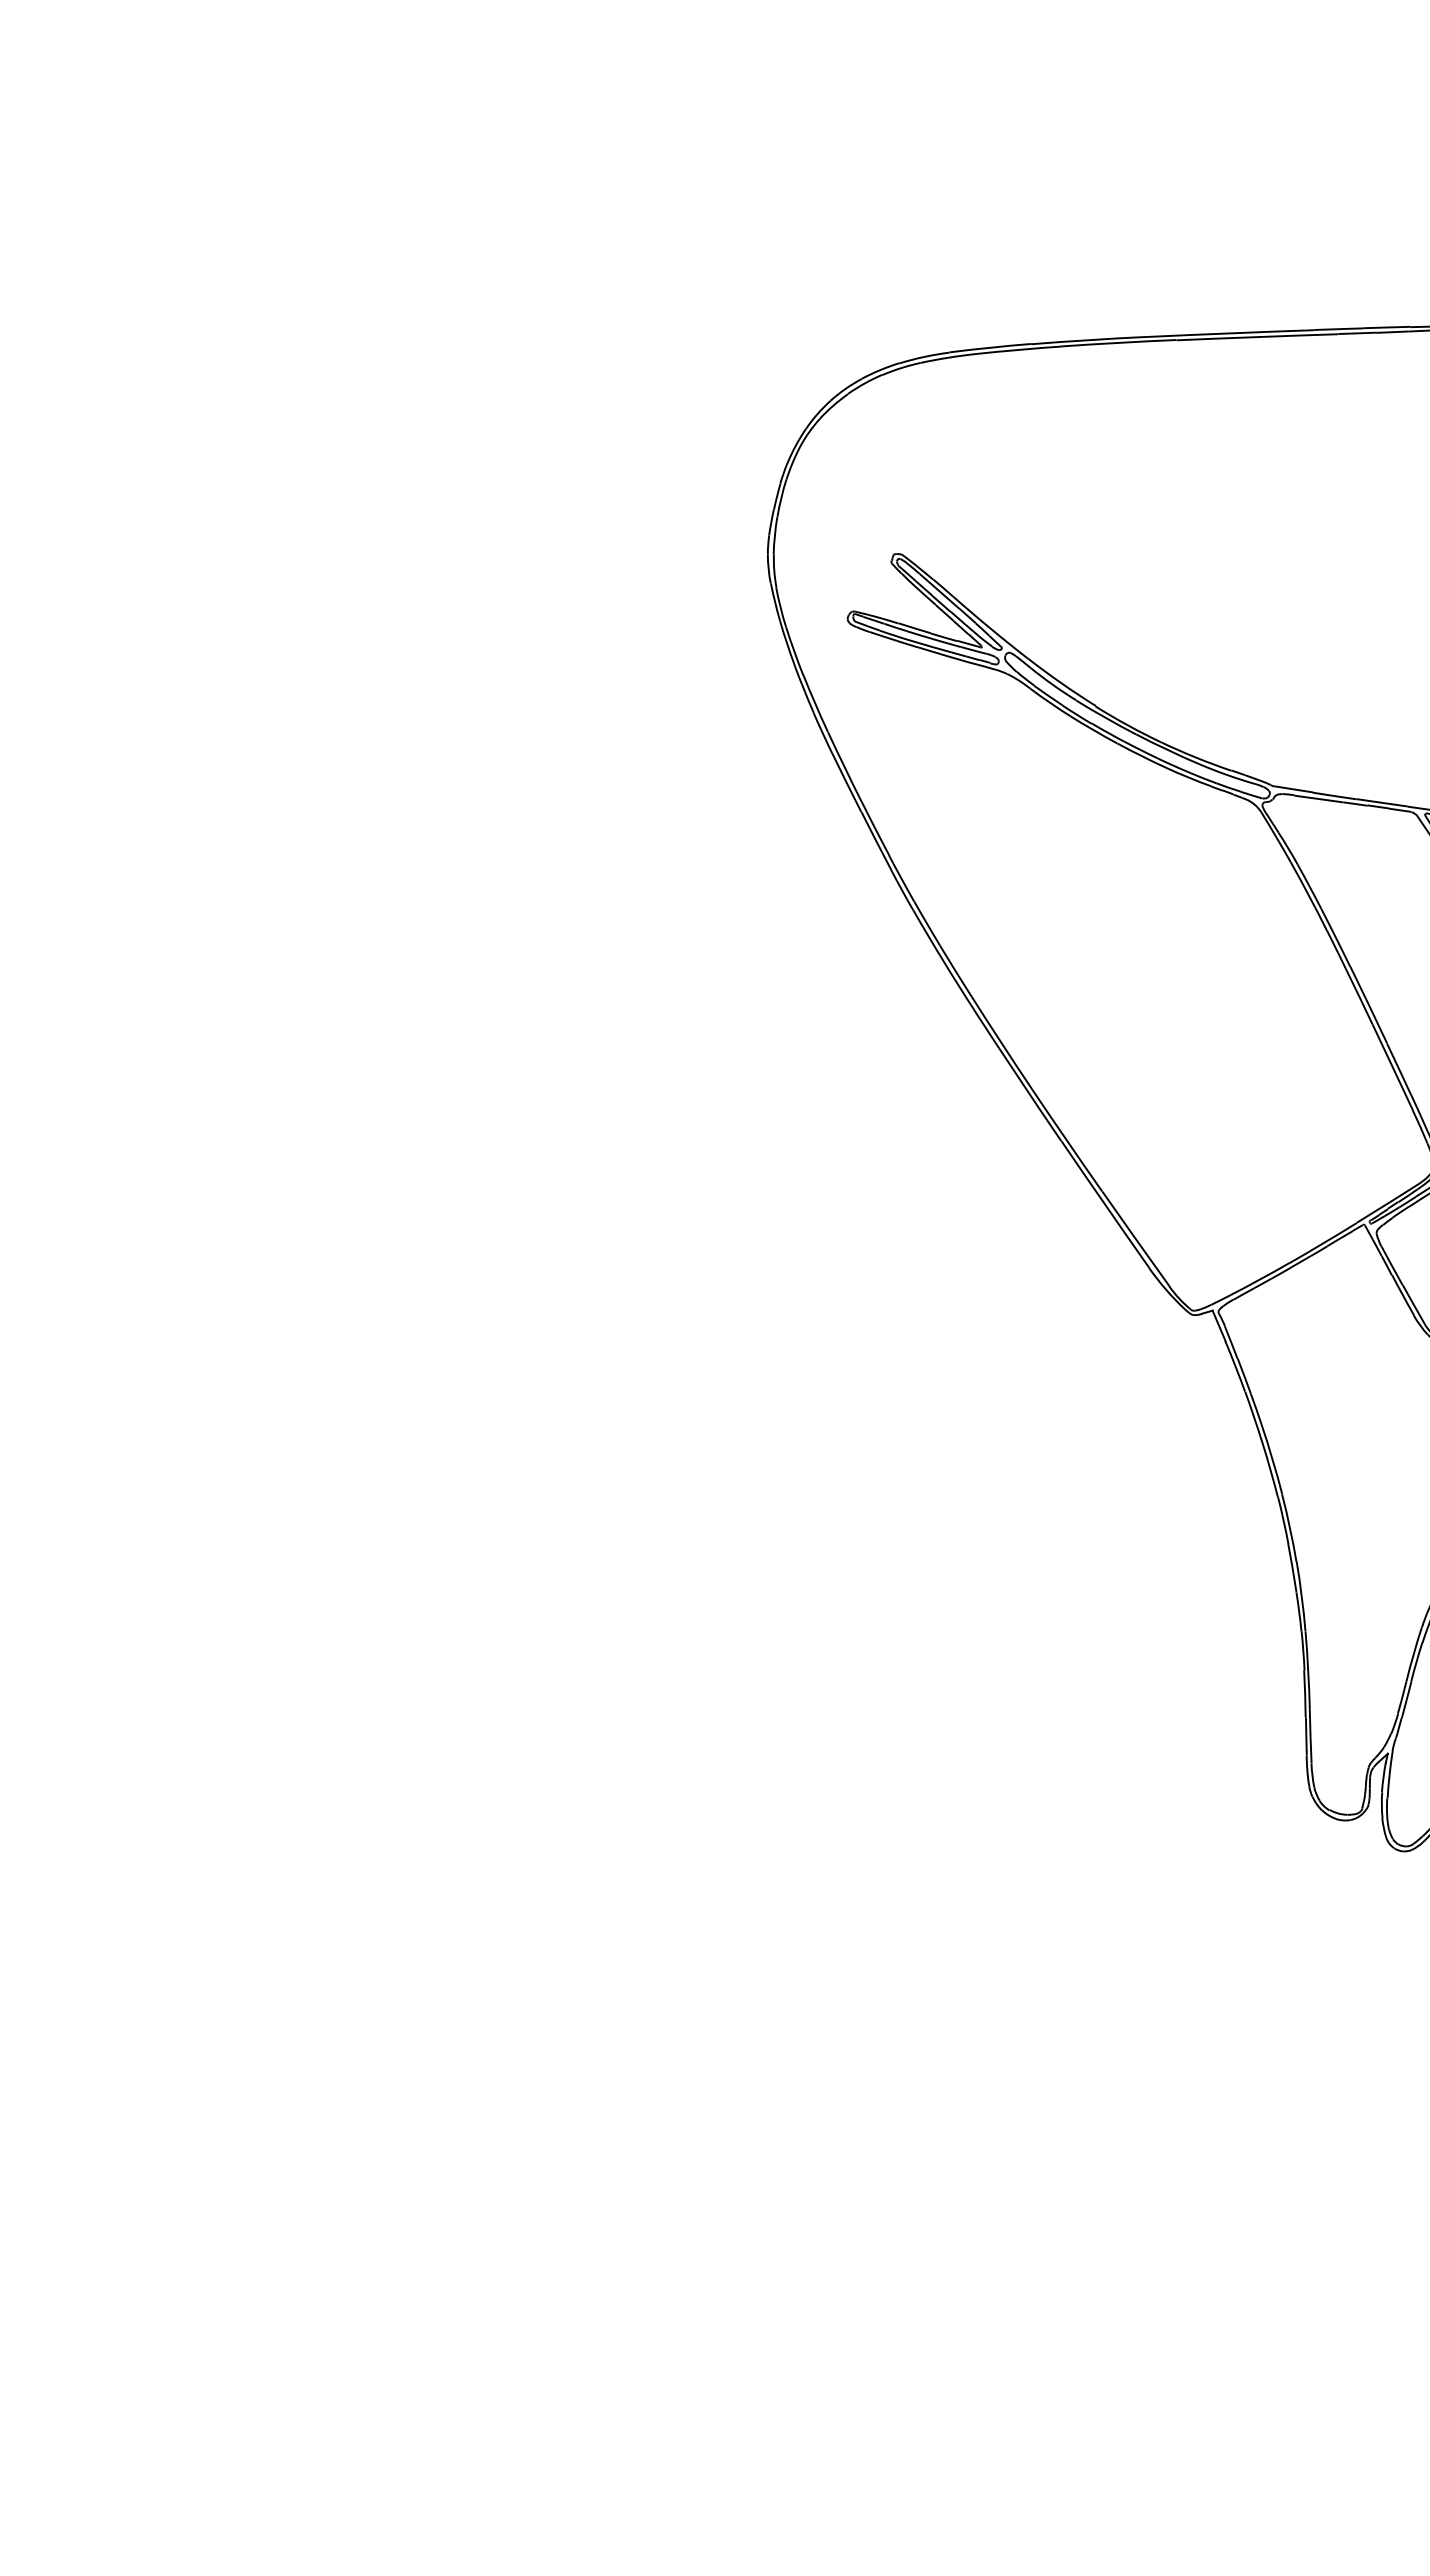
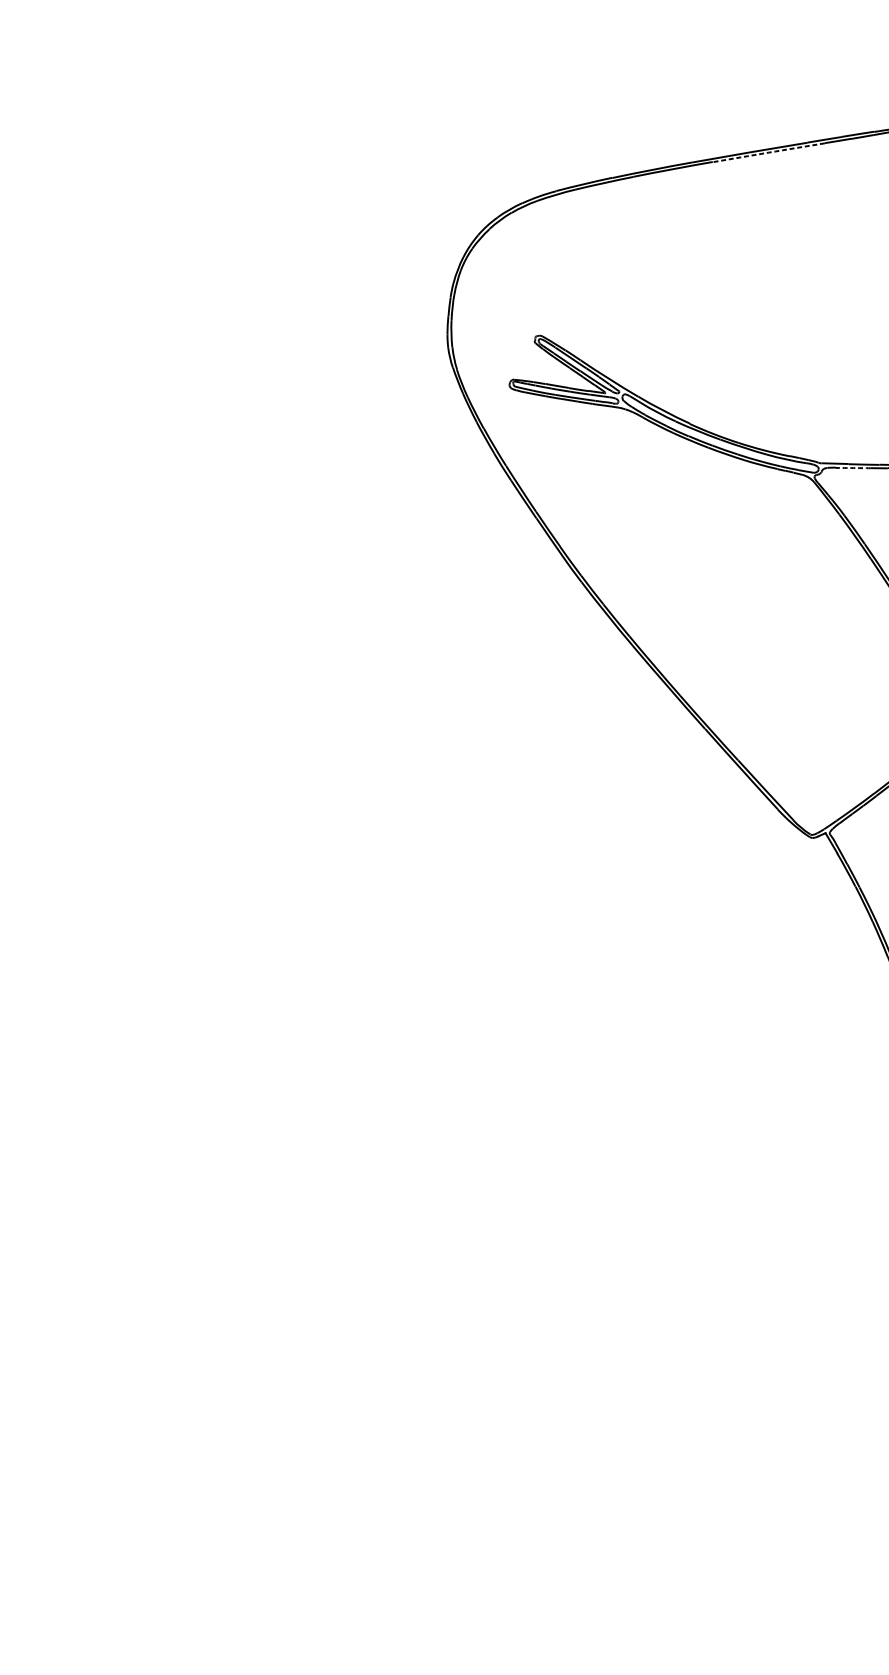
arc: (1257, 337) -> (768, 152), solid -> dashed
arc: (1318, 799) -> (853, 468), solid -> dashed

